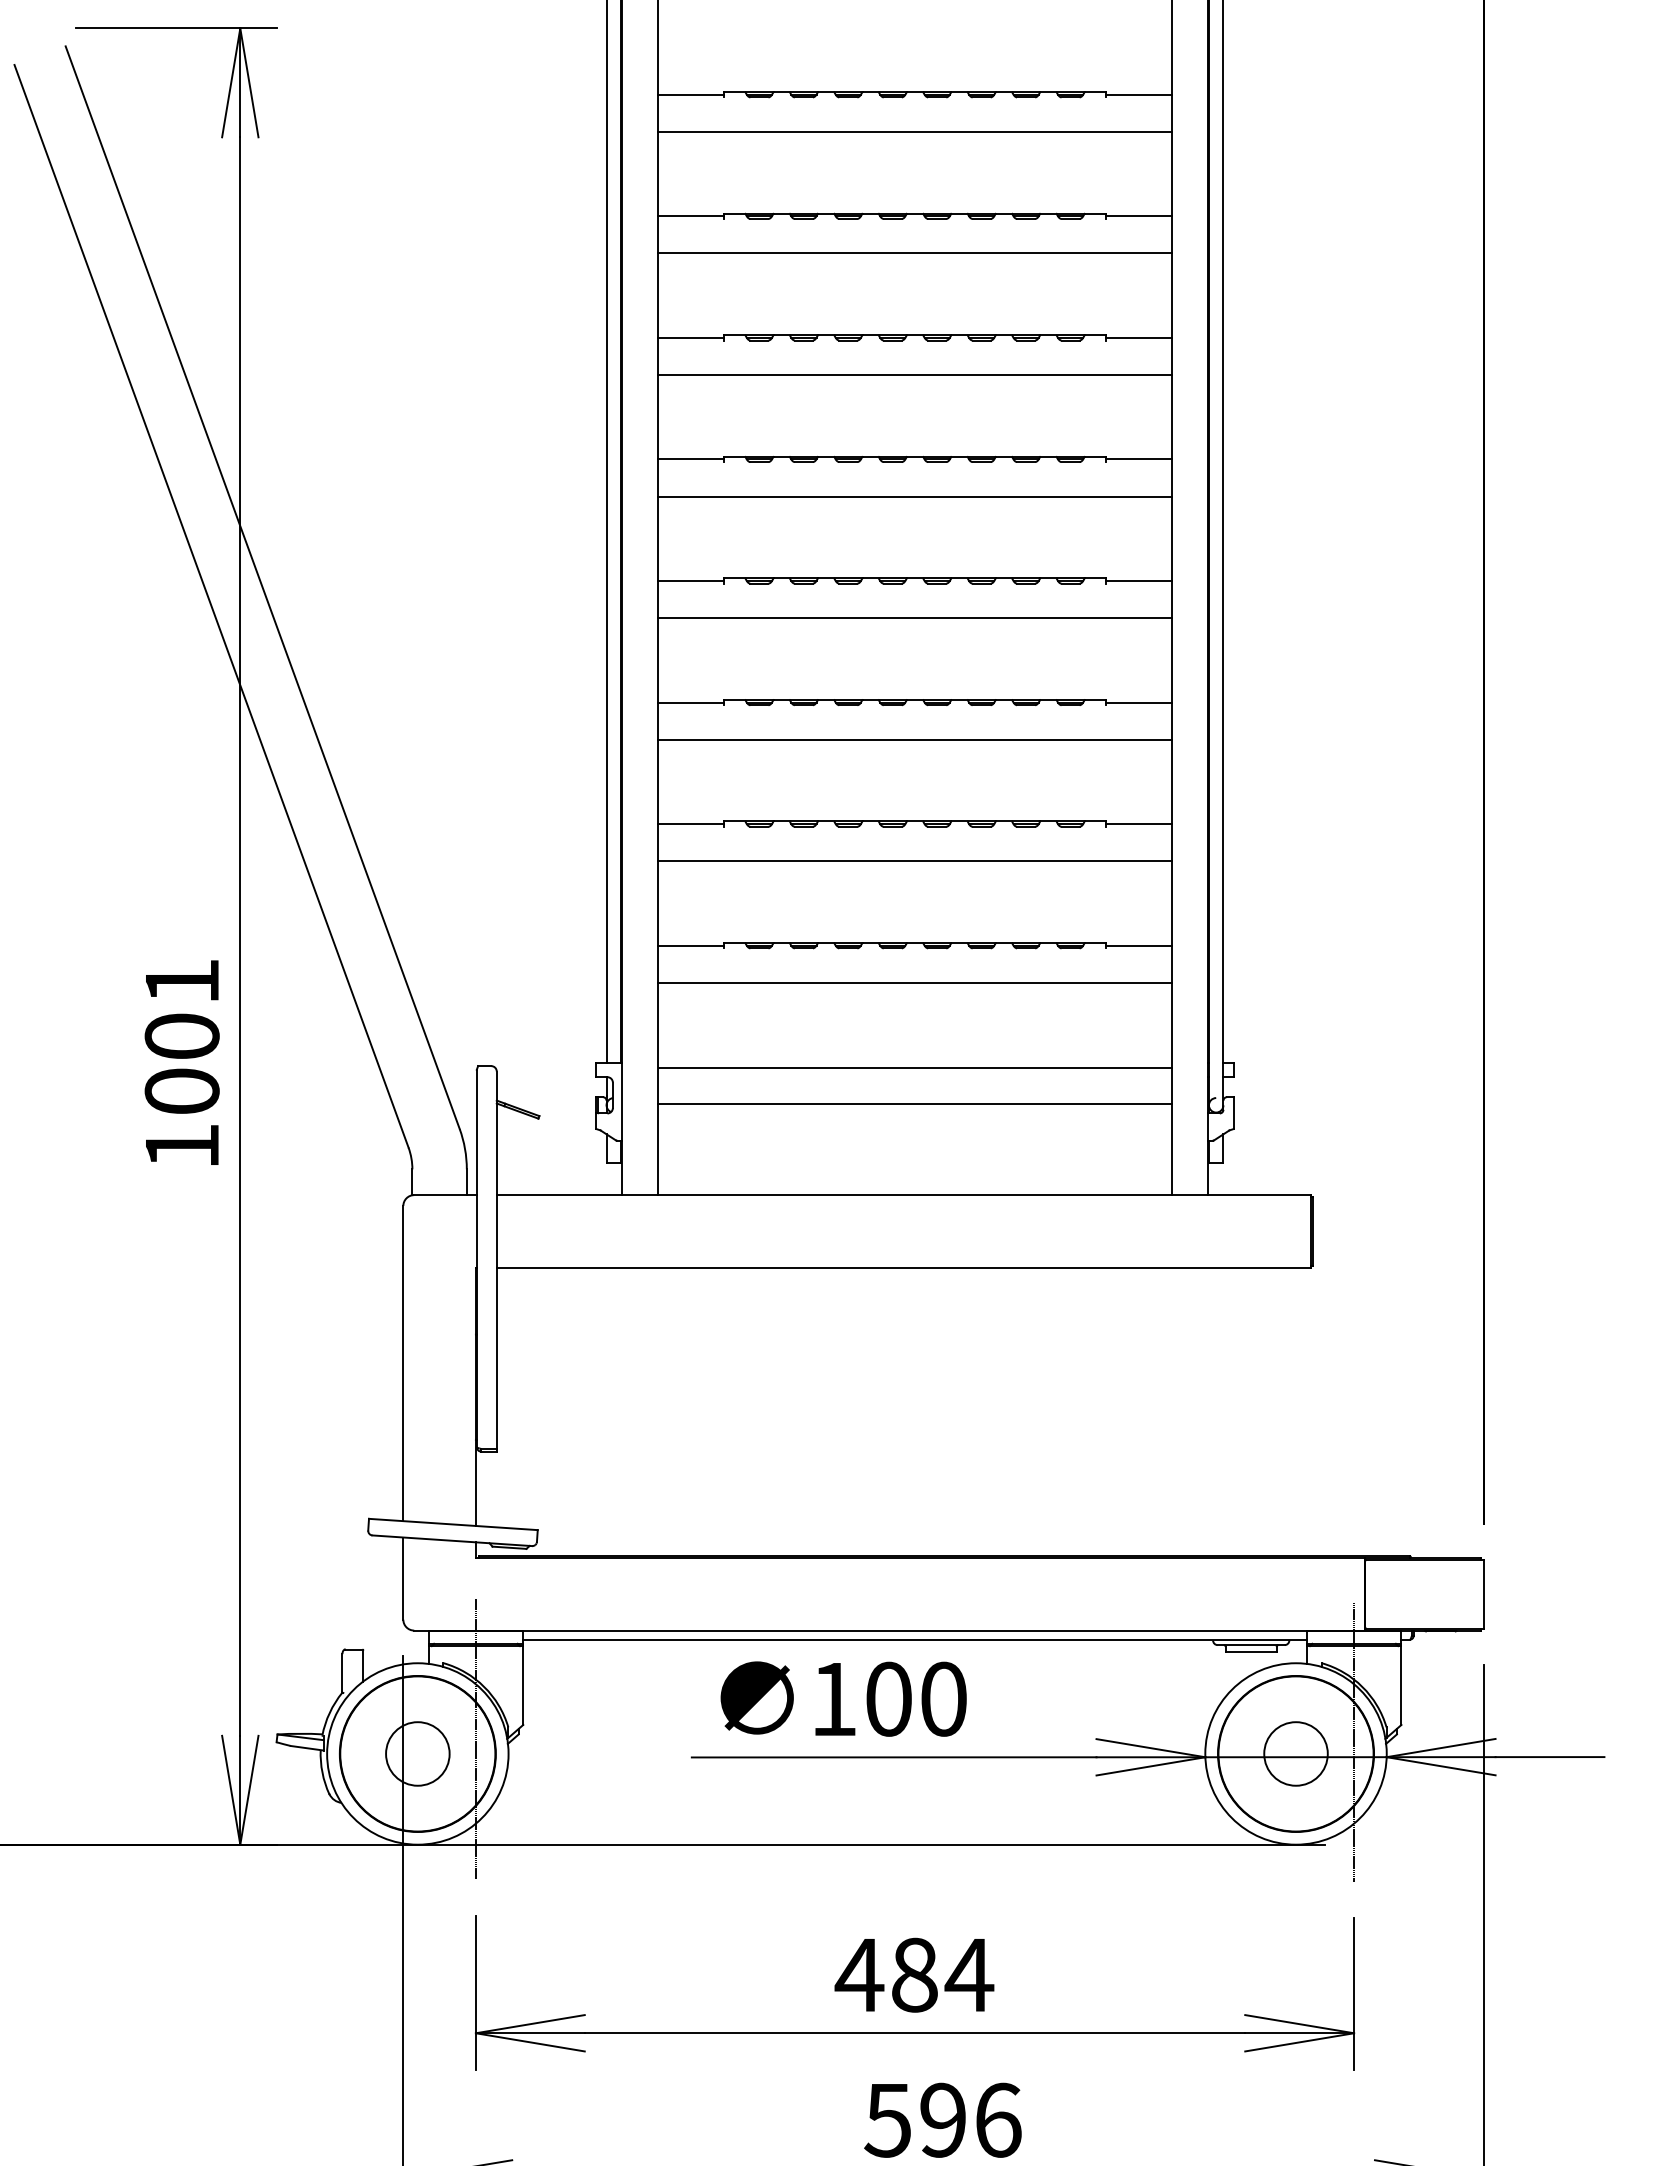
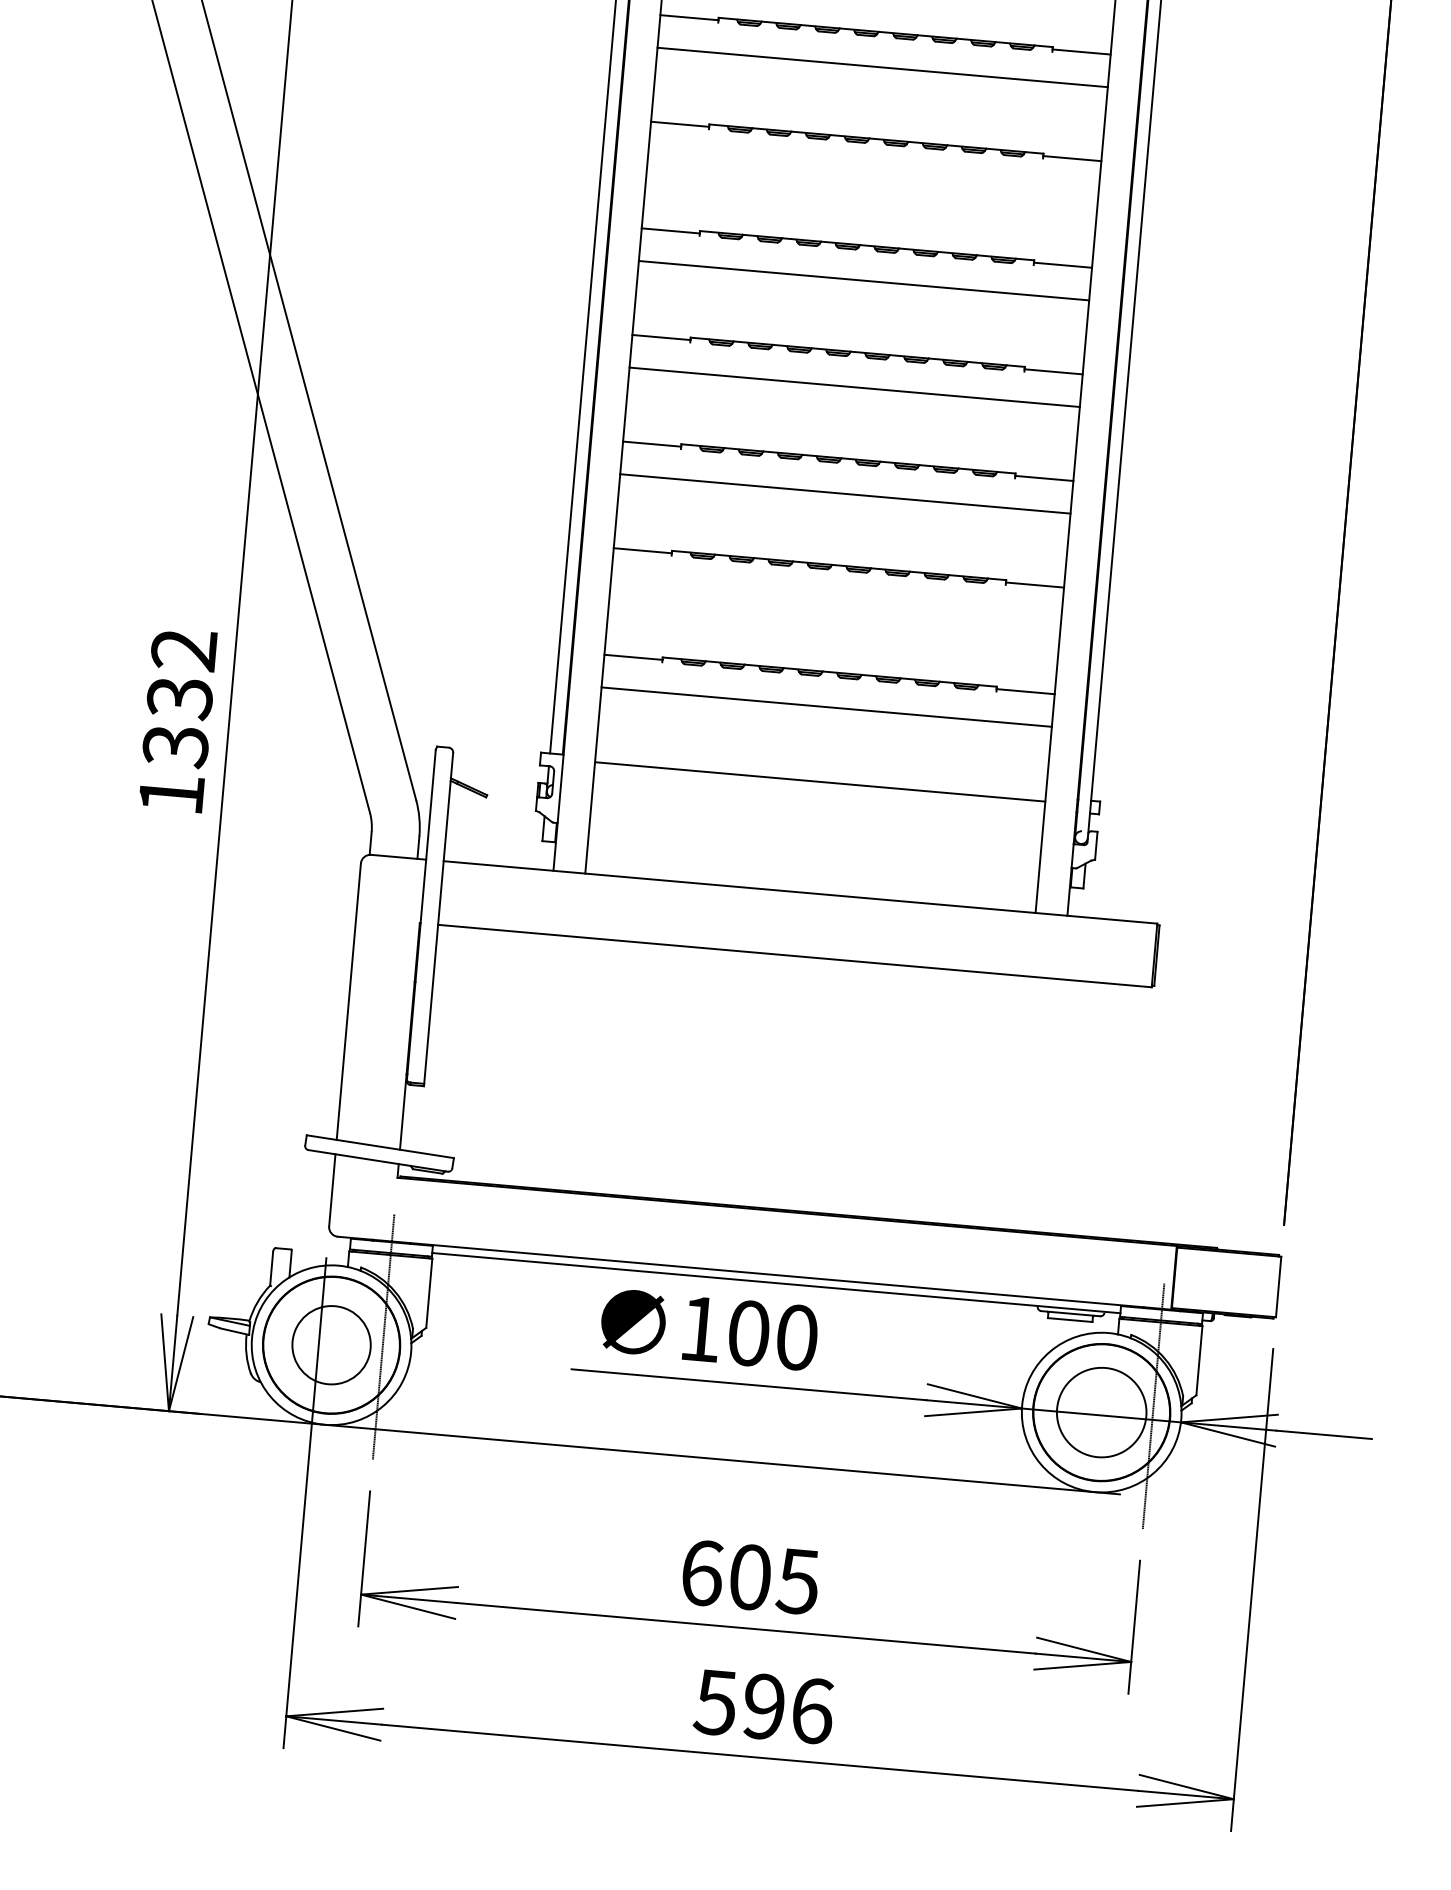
line: (914, 375) -> (872, 174), removed
line: (914, 861) -> (835, 600), removed
text: (181, 1037) -> (179, 698), 1001 -> 1332
line: (914, 1104) -> (816, 813), removed
circle: (417, 1753) -> (331, 1344), size x1.4
circle: (1295, 1753) -> (1101, 1412), size x1.6
text: (914, 1974) -> (750, 1576), 484 -> 605

